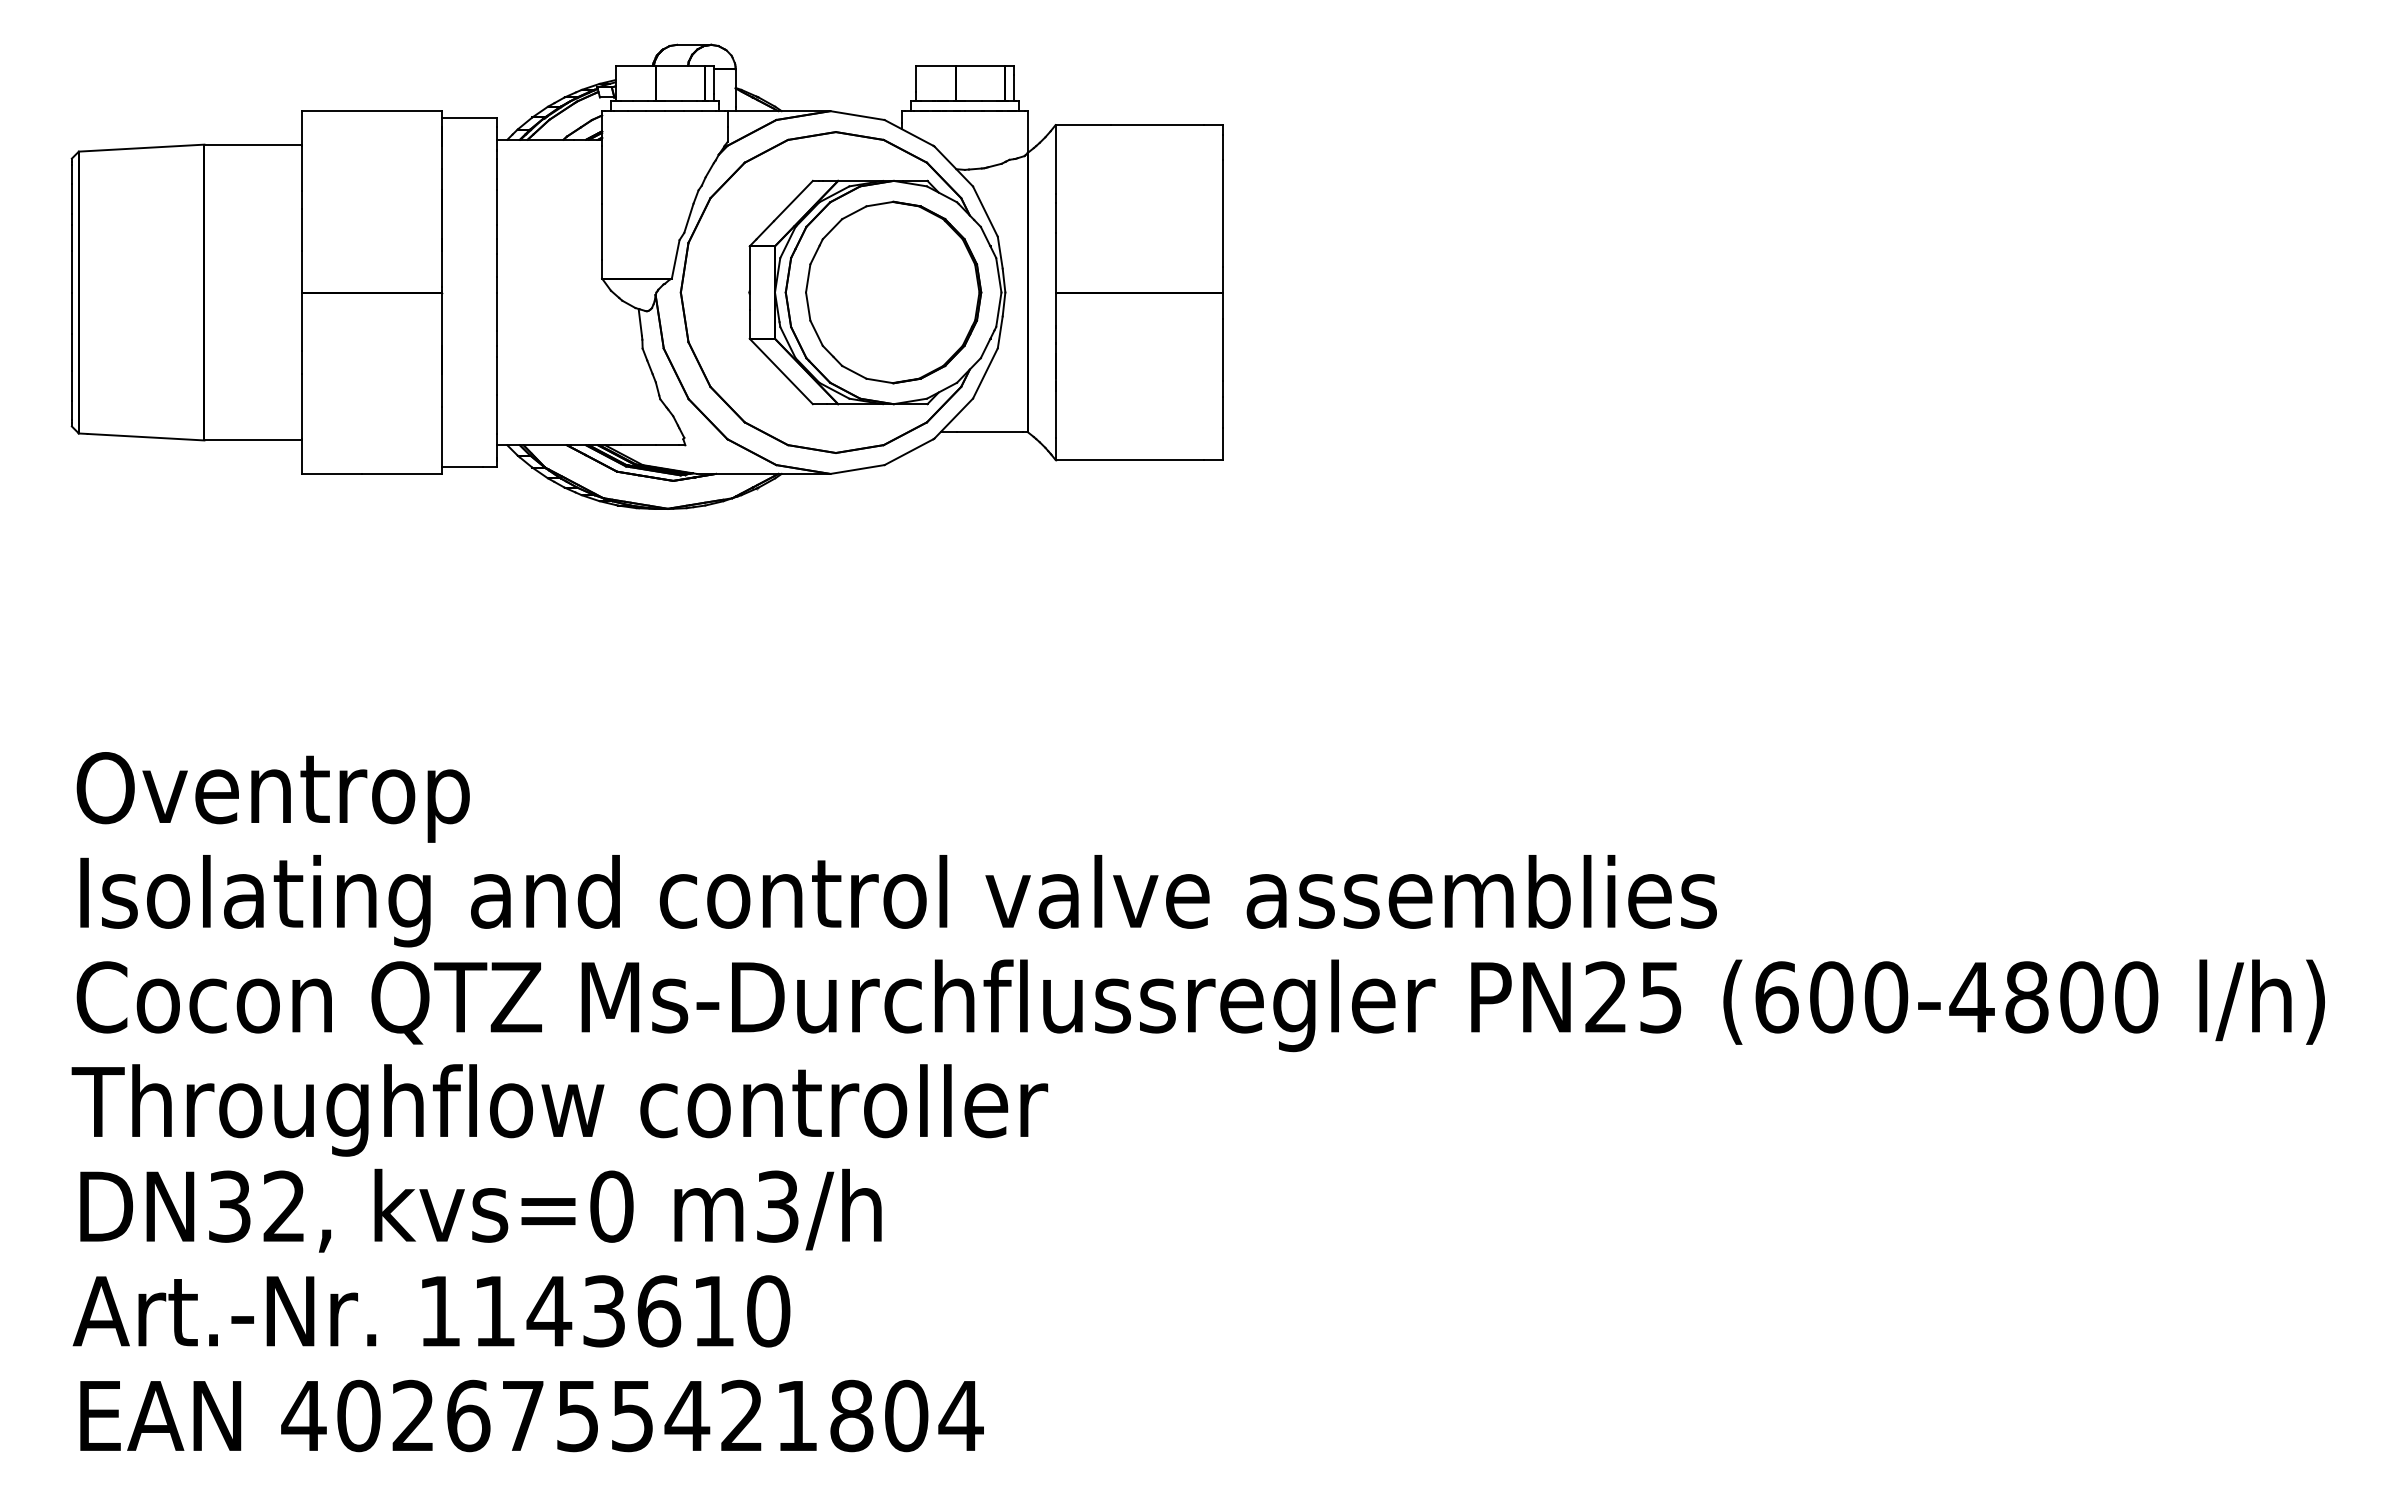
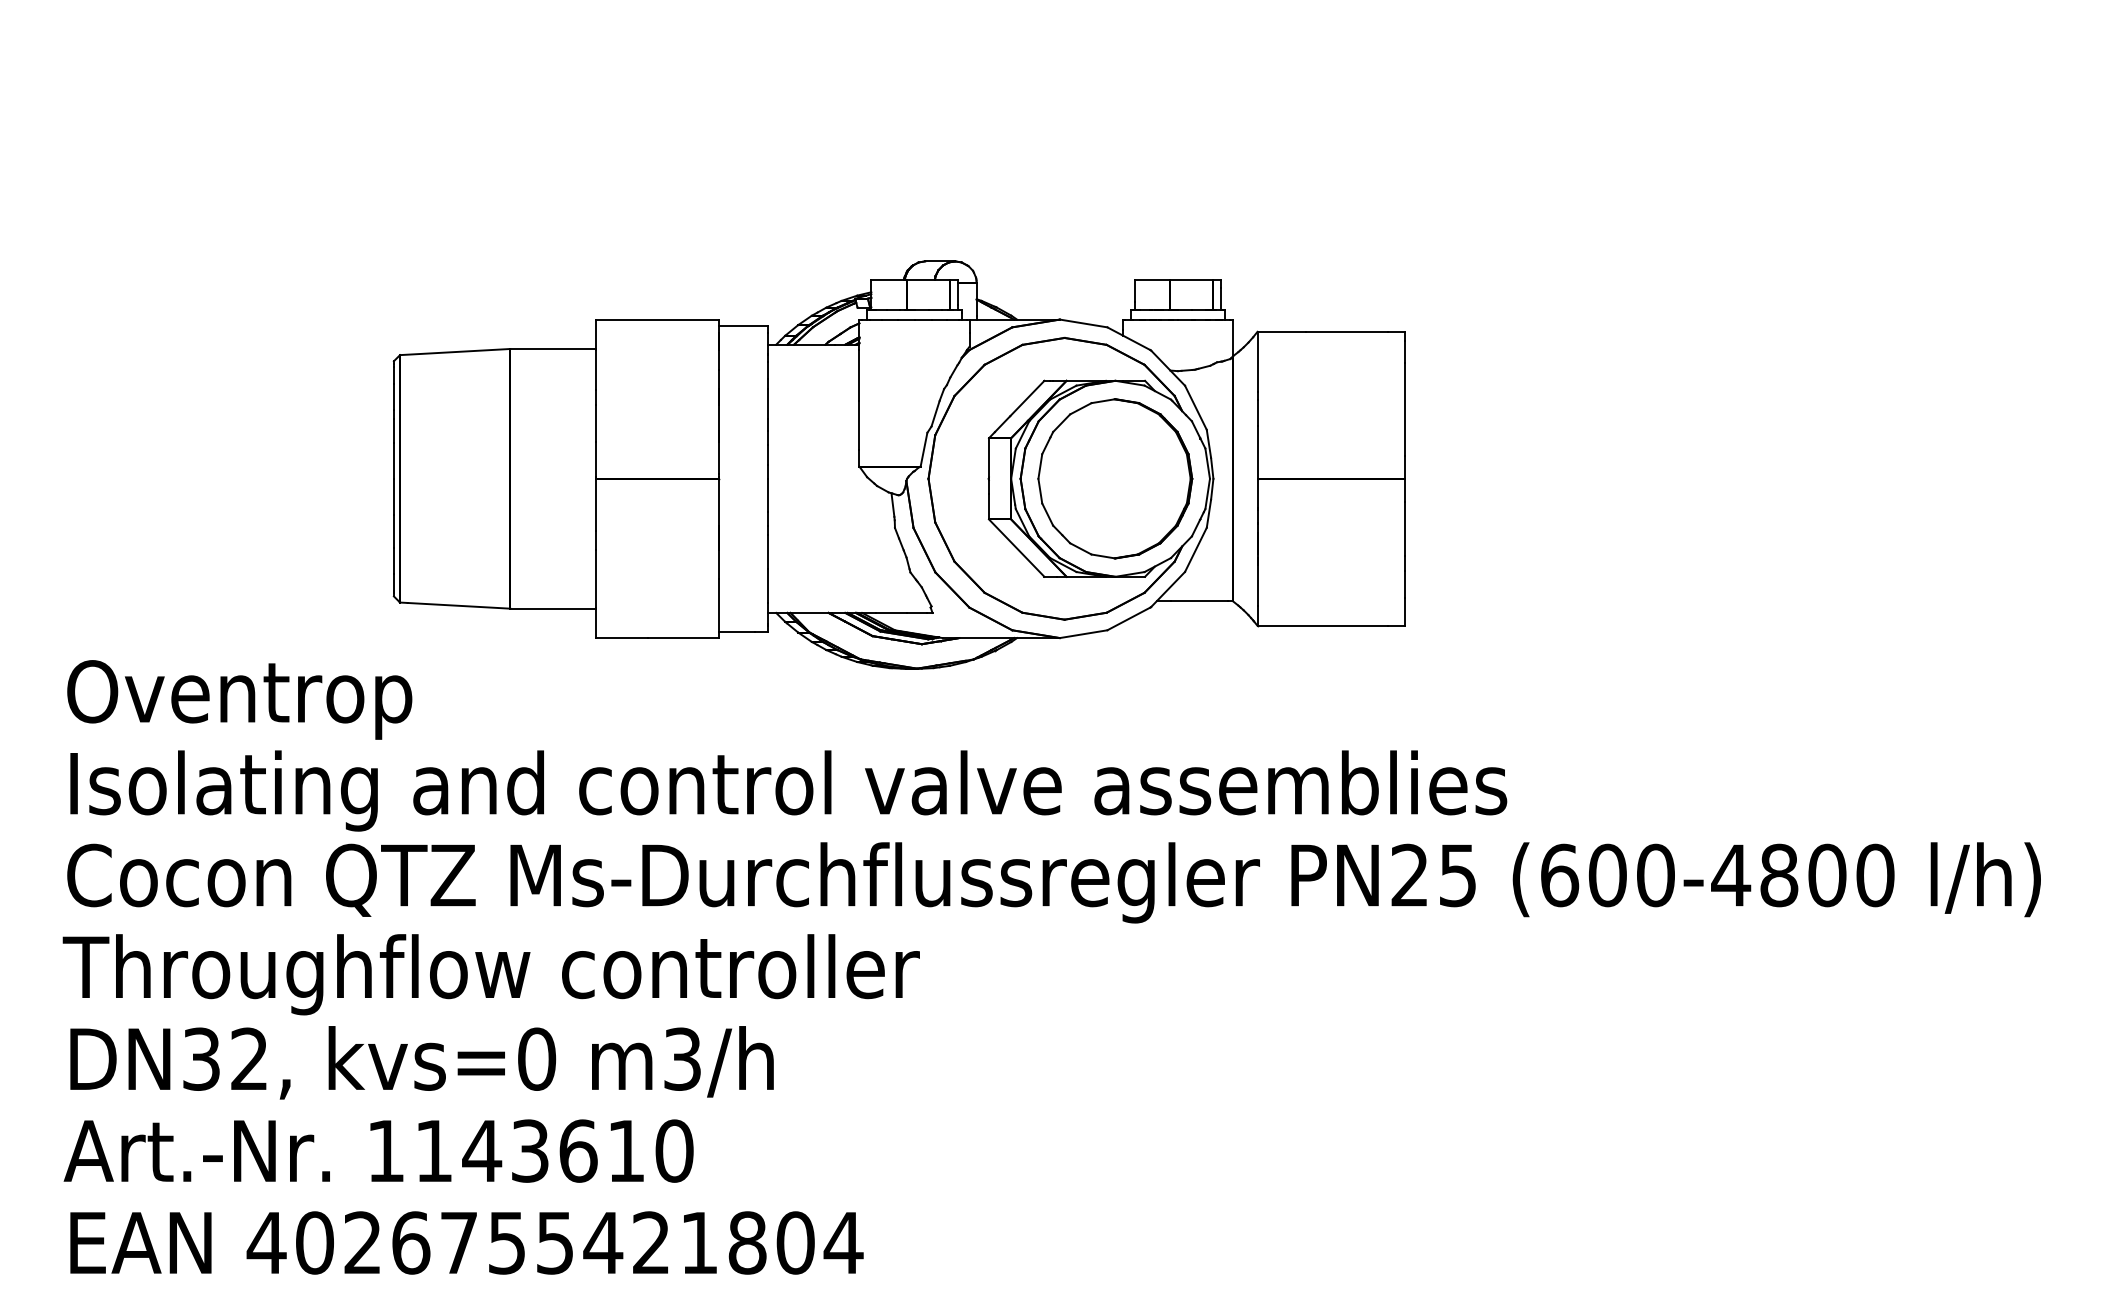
part: (646, 276) -> (898, 464), moved

